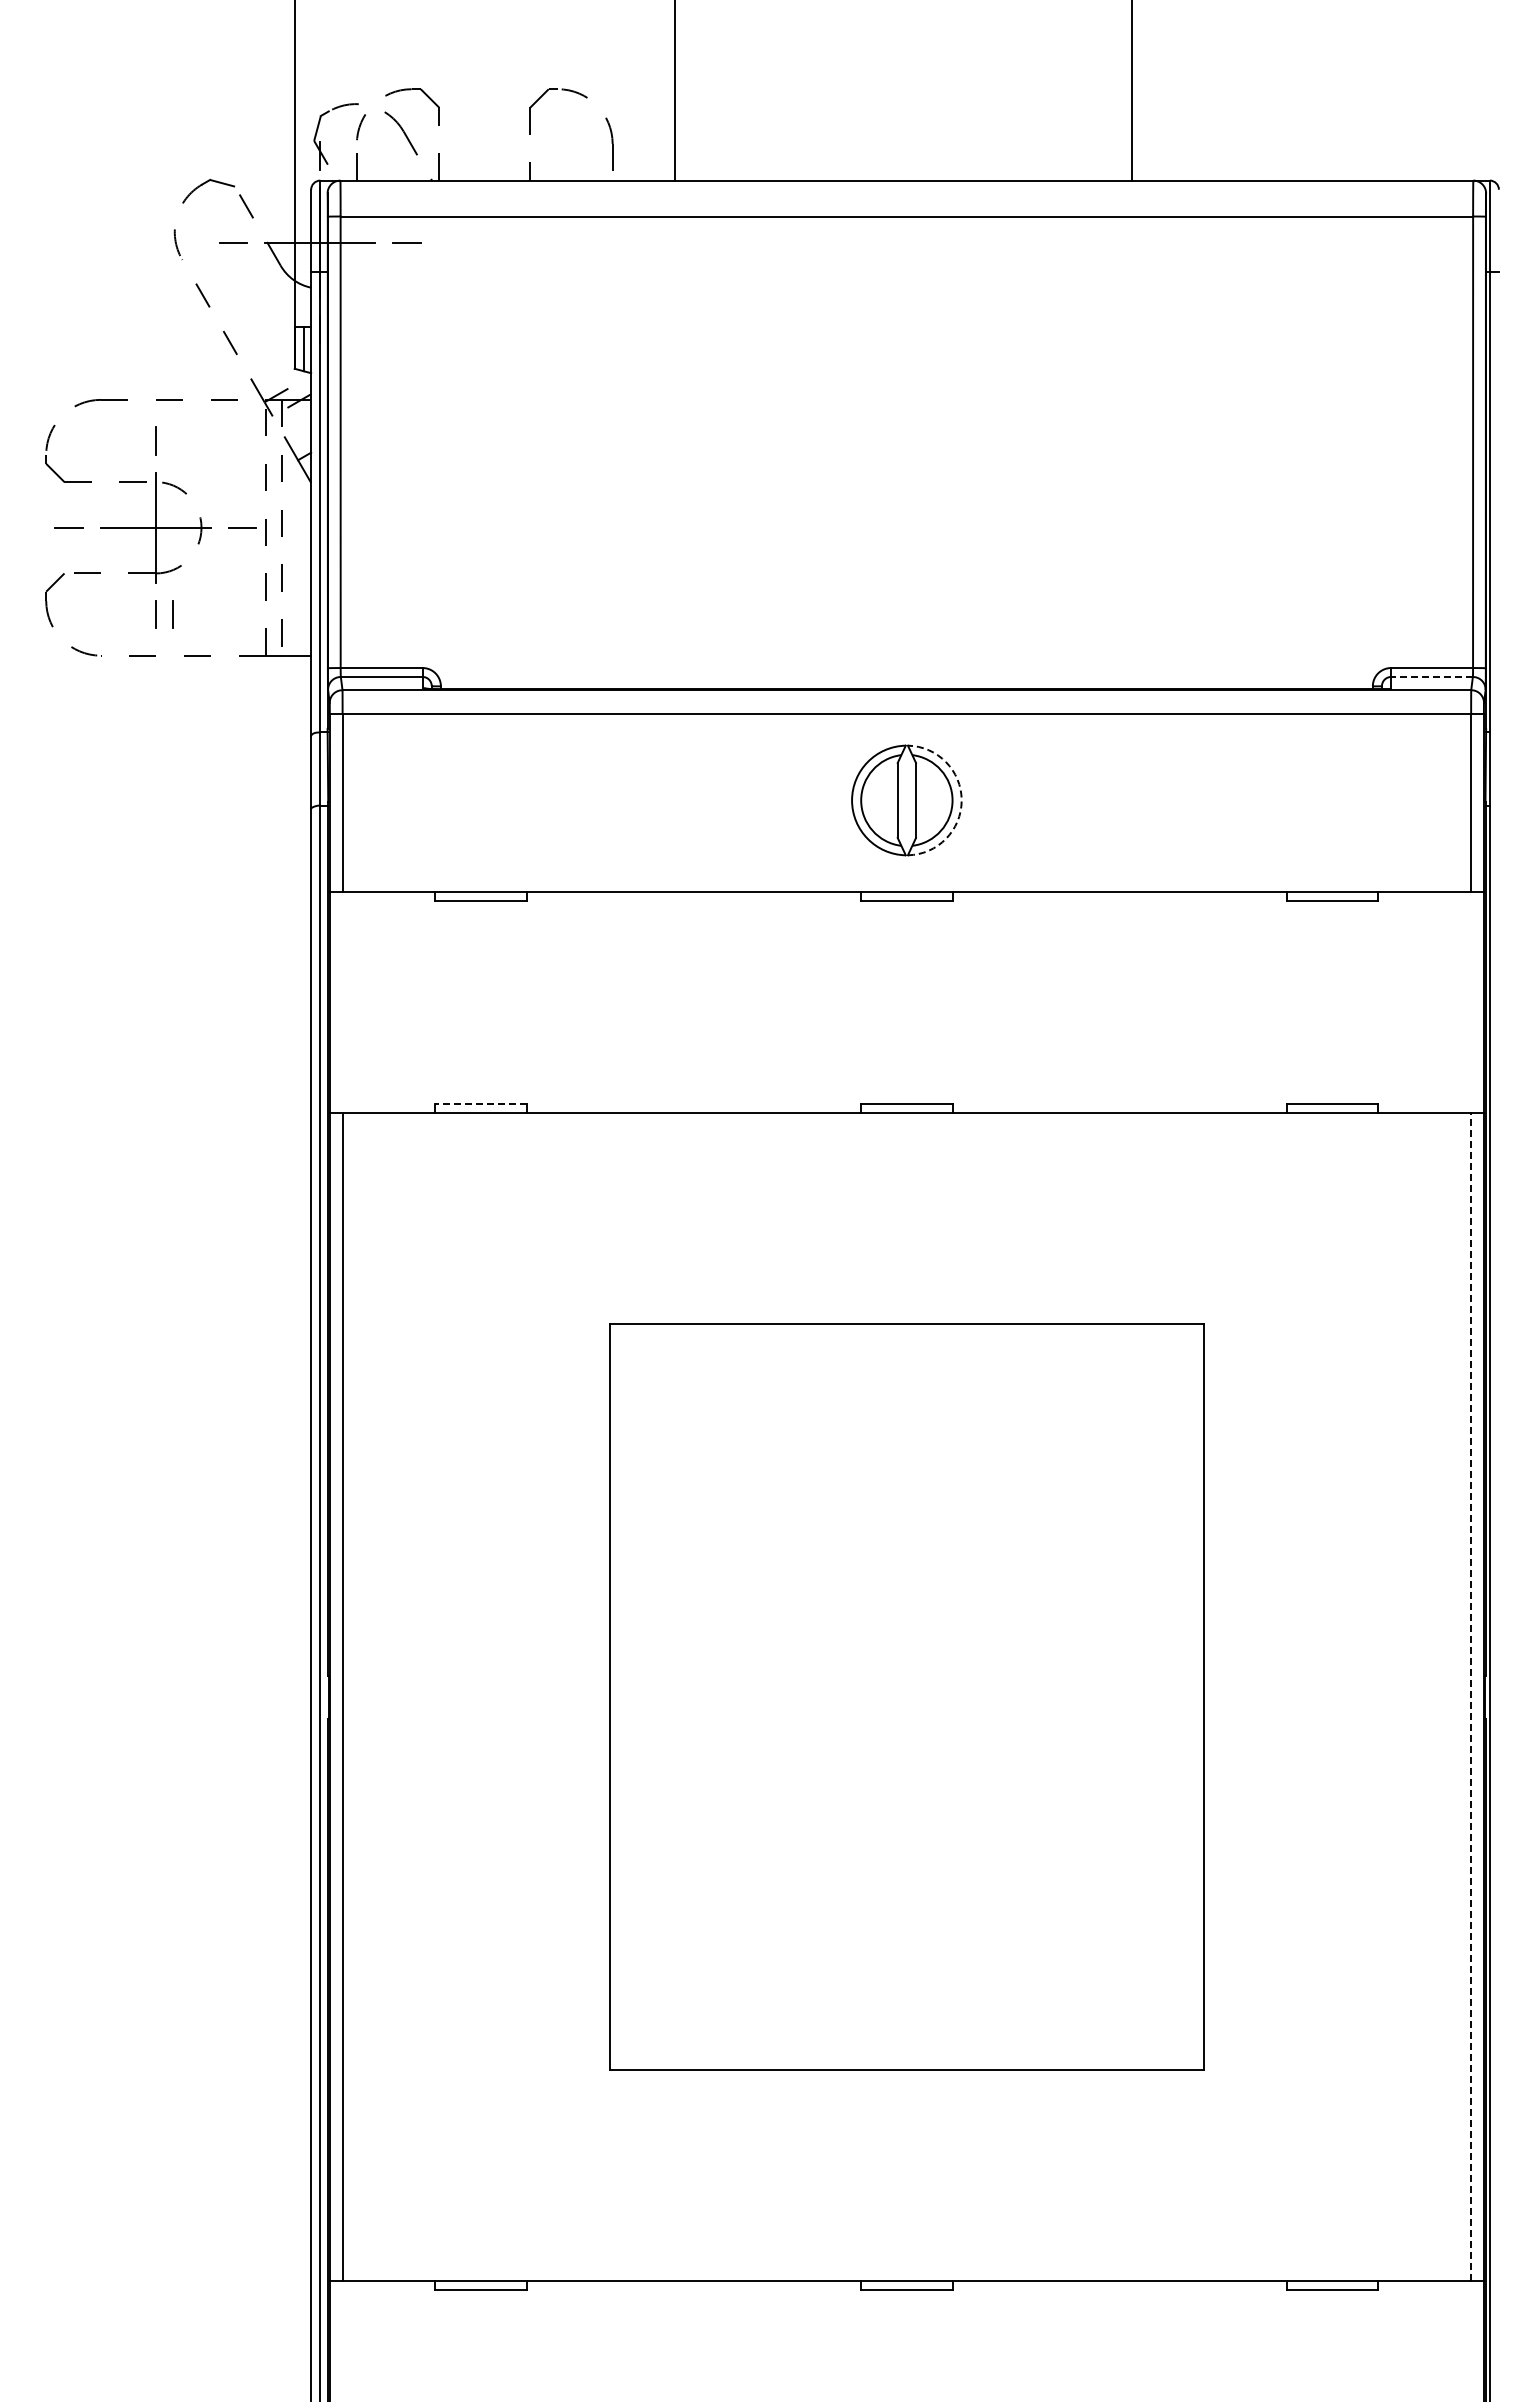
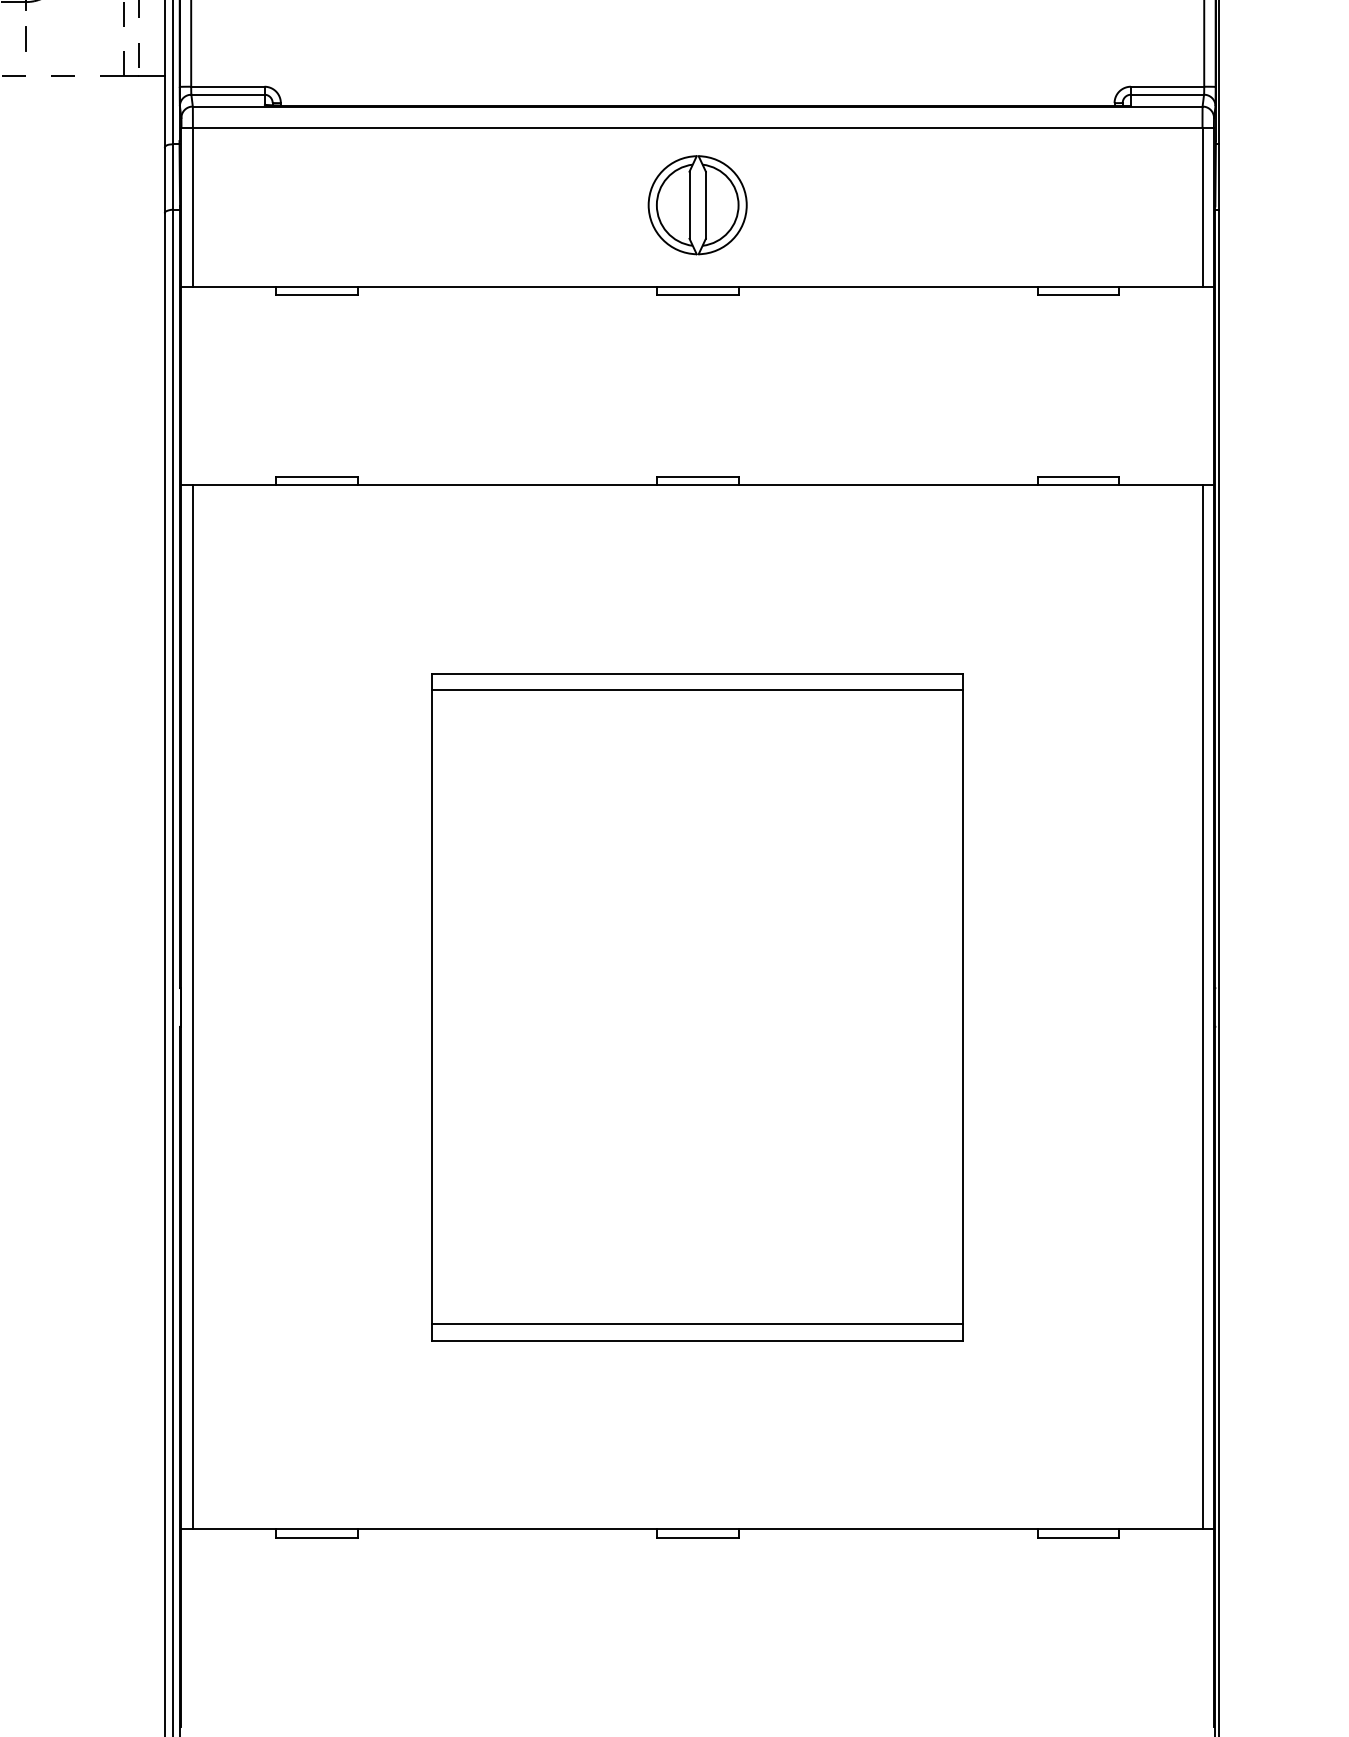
line: (172, 614) -> (40, 38), removed
line: (1431, 676) -> (1167, 94), dashed -> solid
arc: (961, 800) -> (746, 205), dashed -> solid
line: (481, 1103) -> (317, 476), dashed -> solid
line: (906, 1342) -> (697, 690), added
line: (1471, 1696) -> (1202, 1006), dashed -> solid
line: (906, 2051) -> (697, 1324), added

